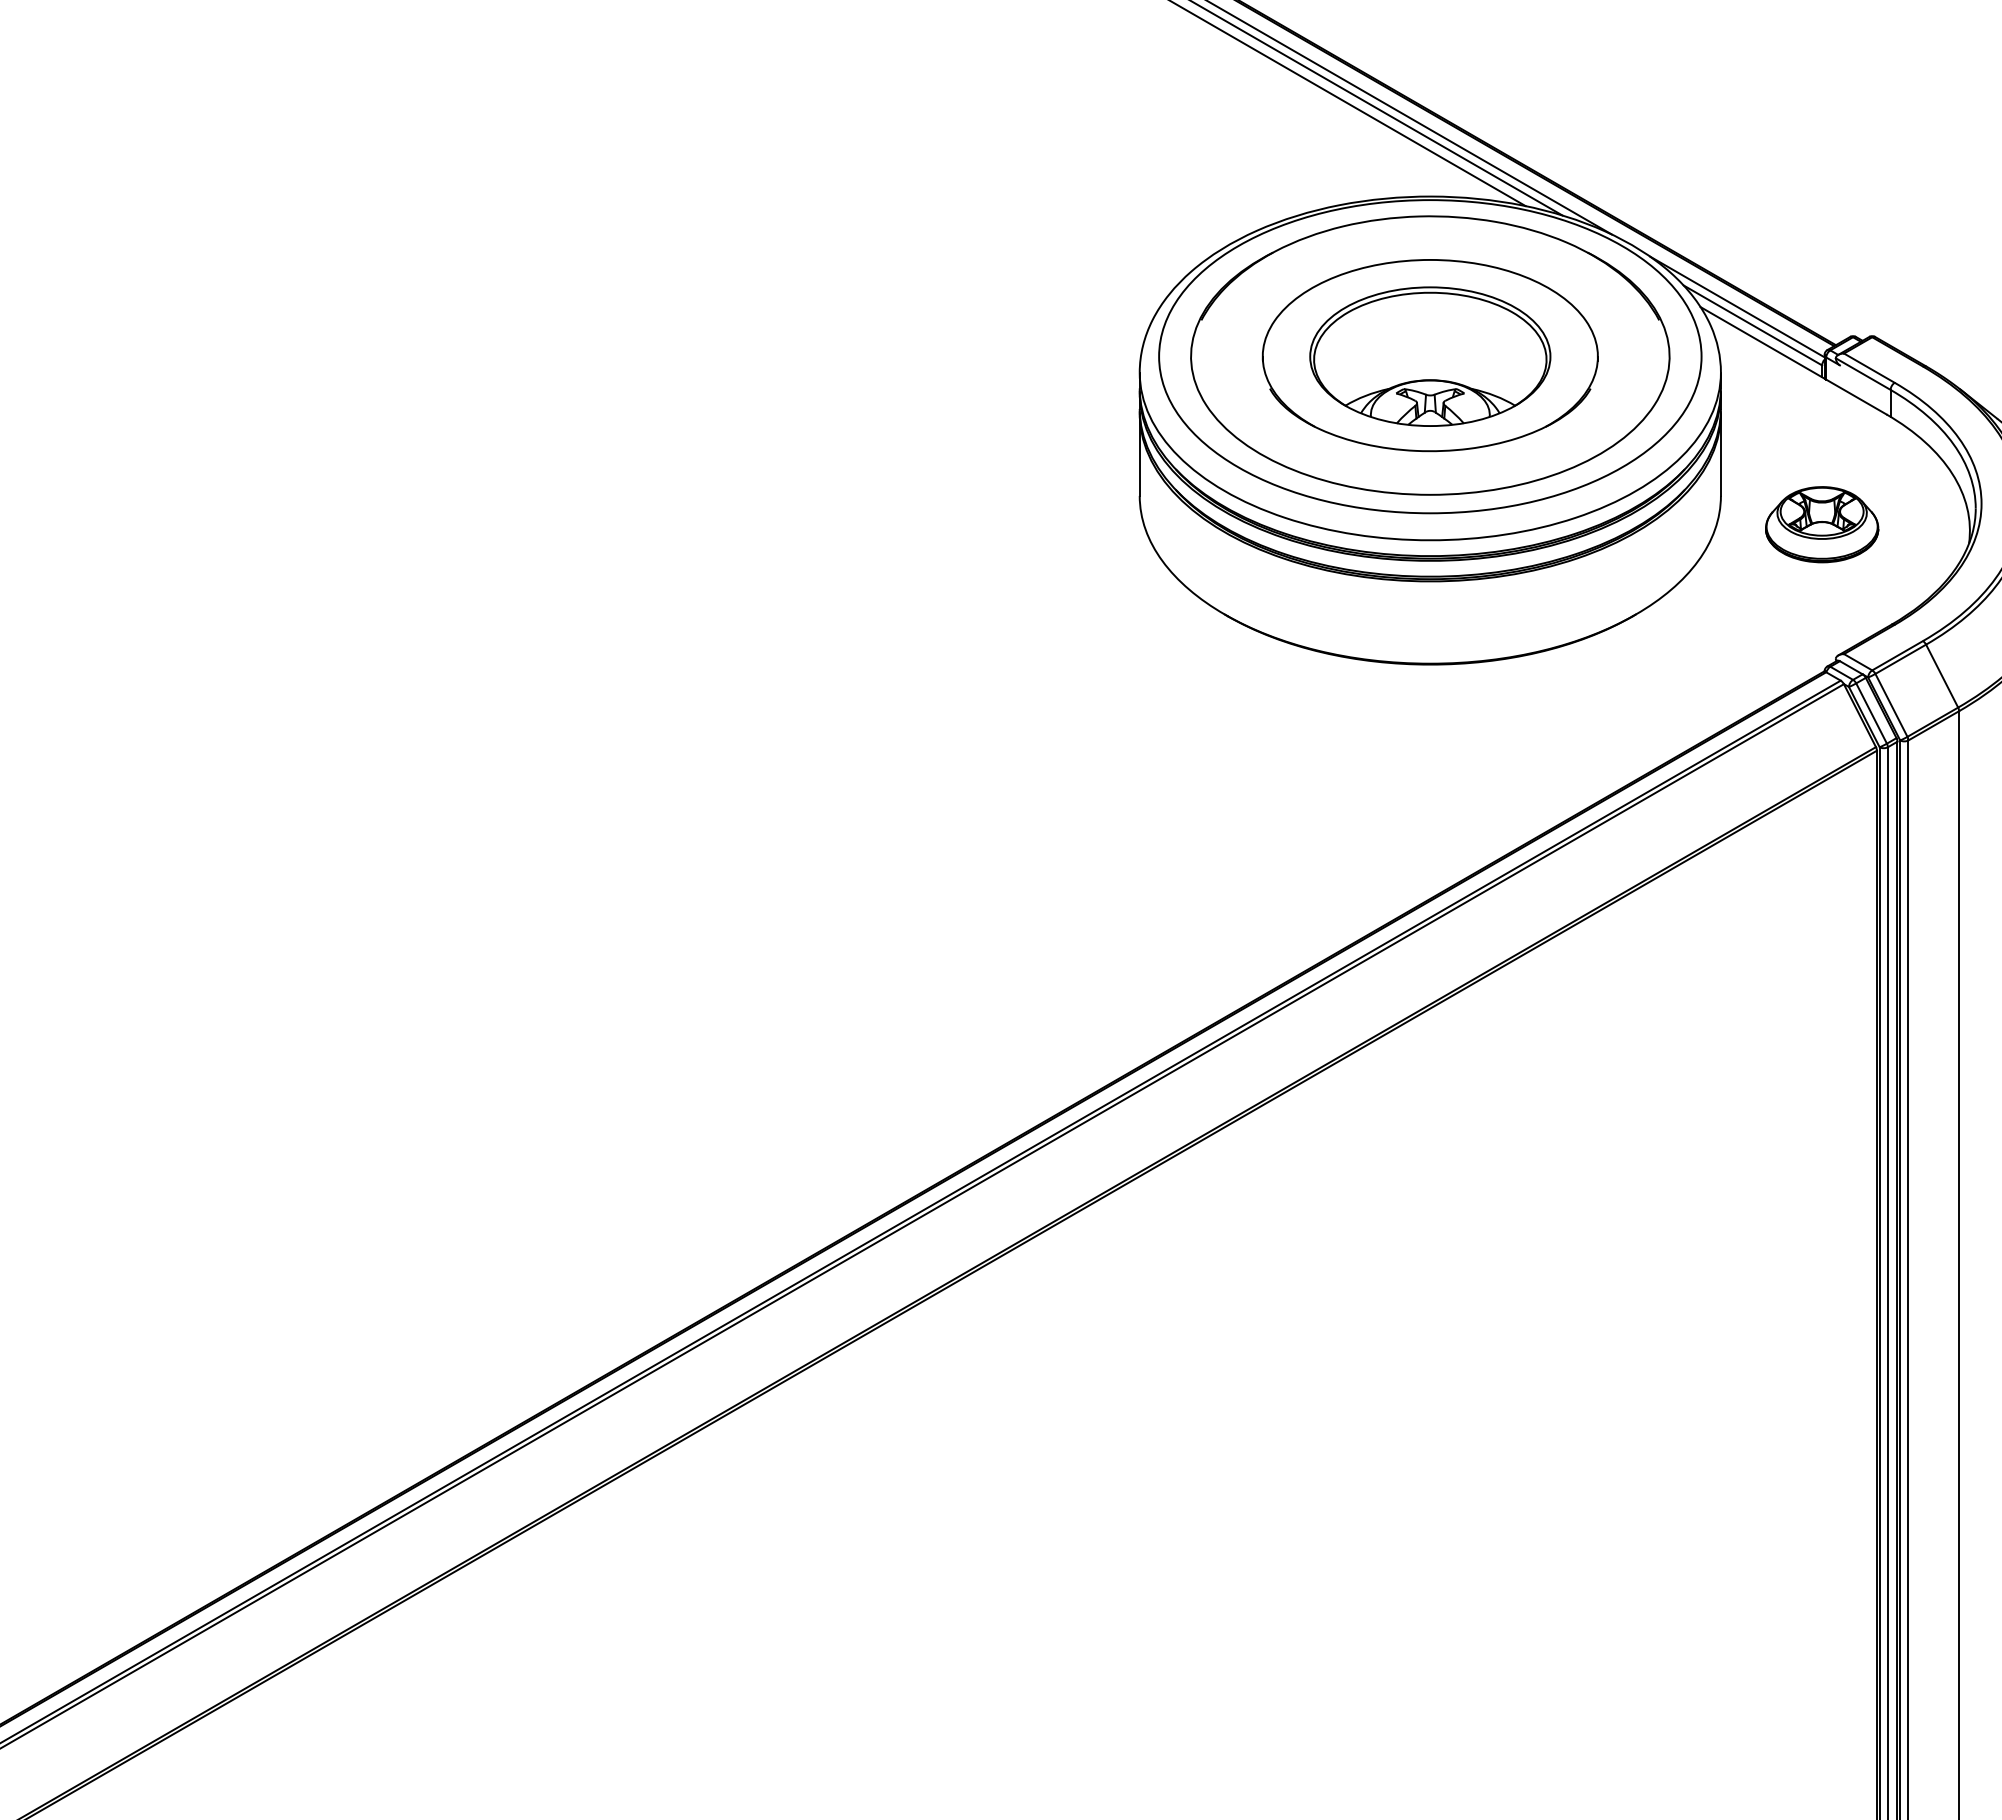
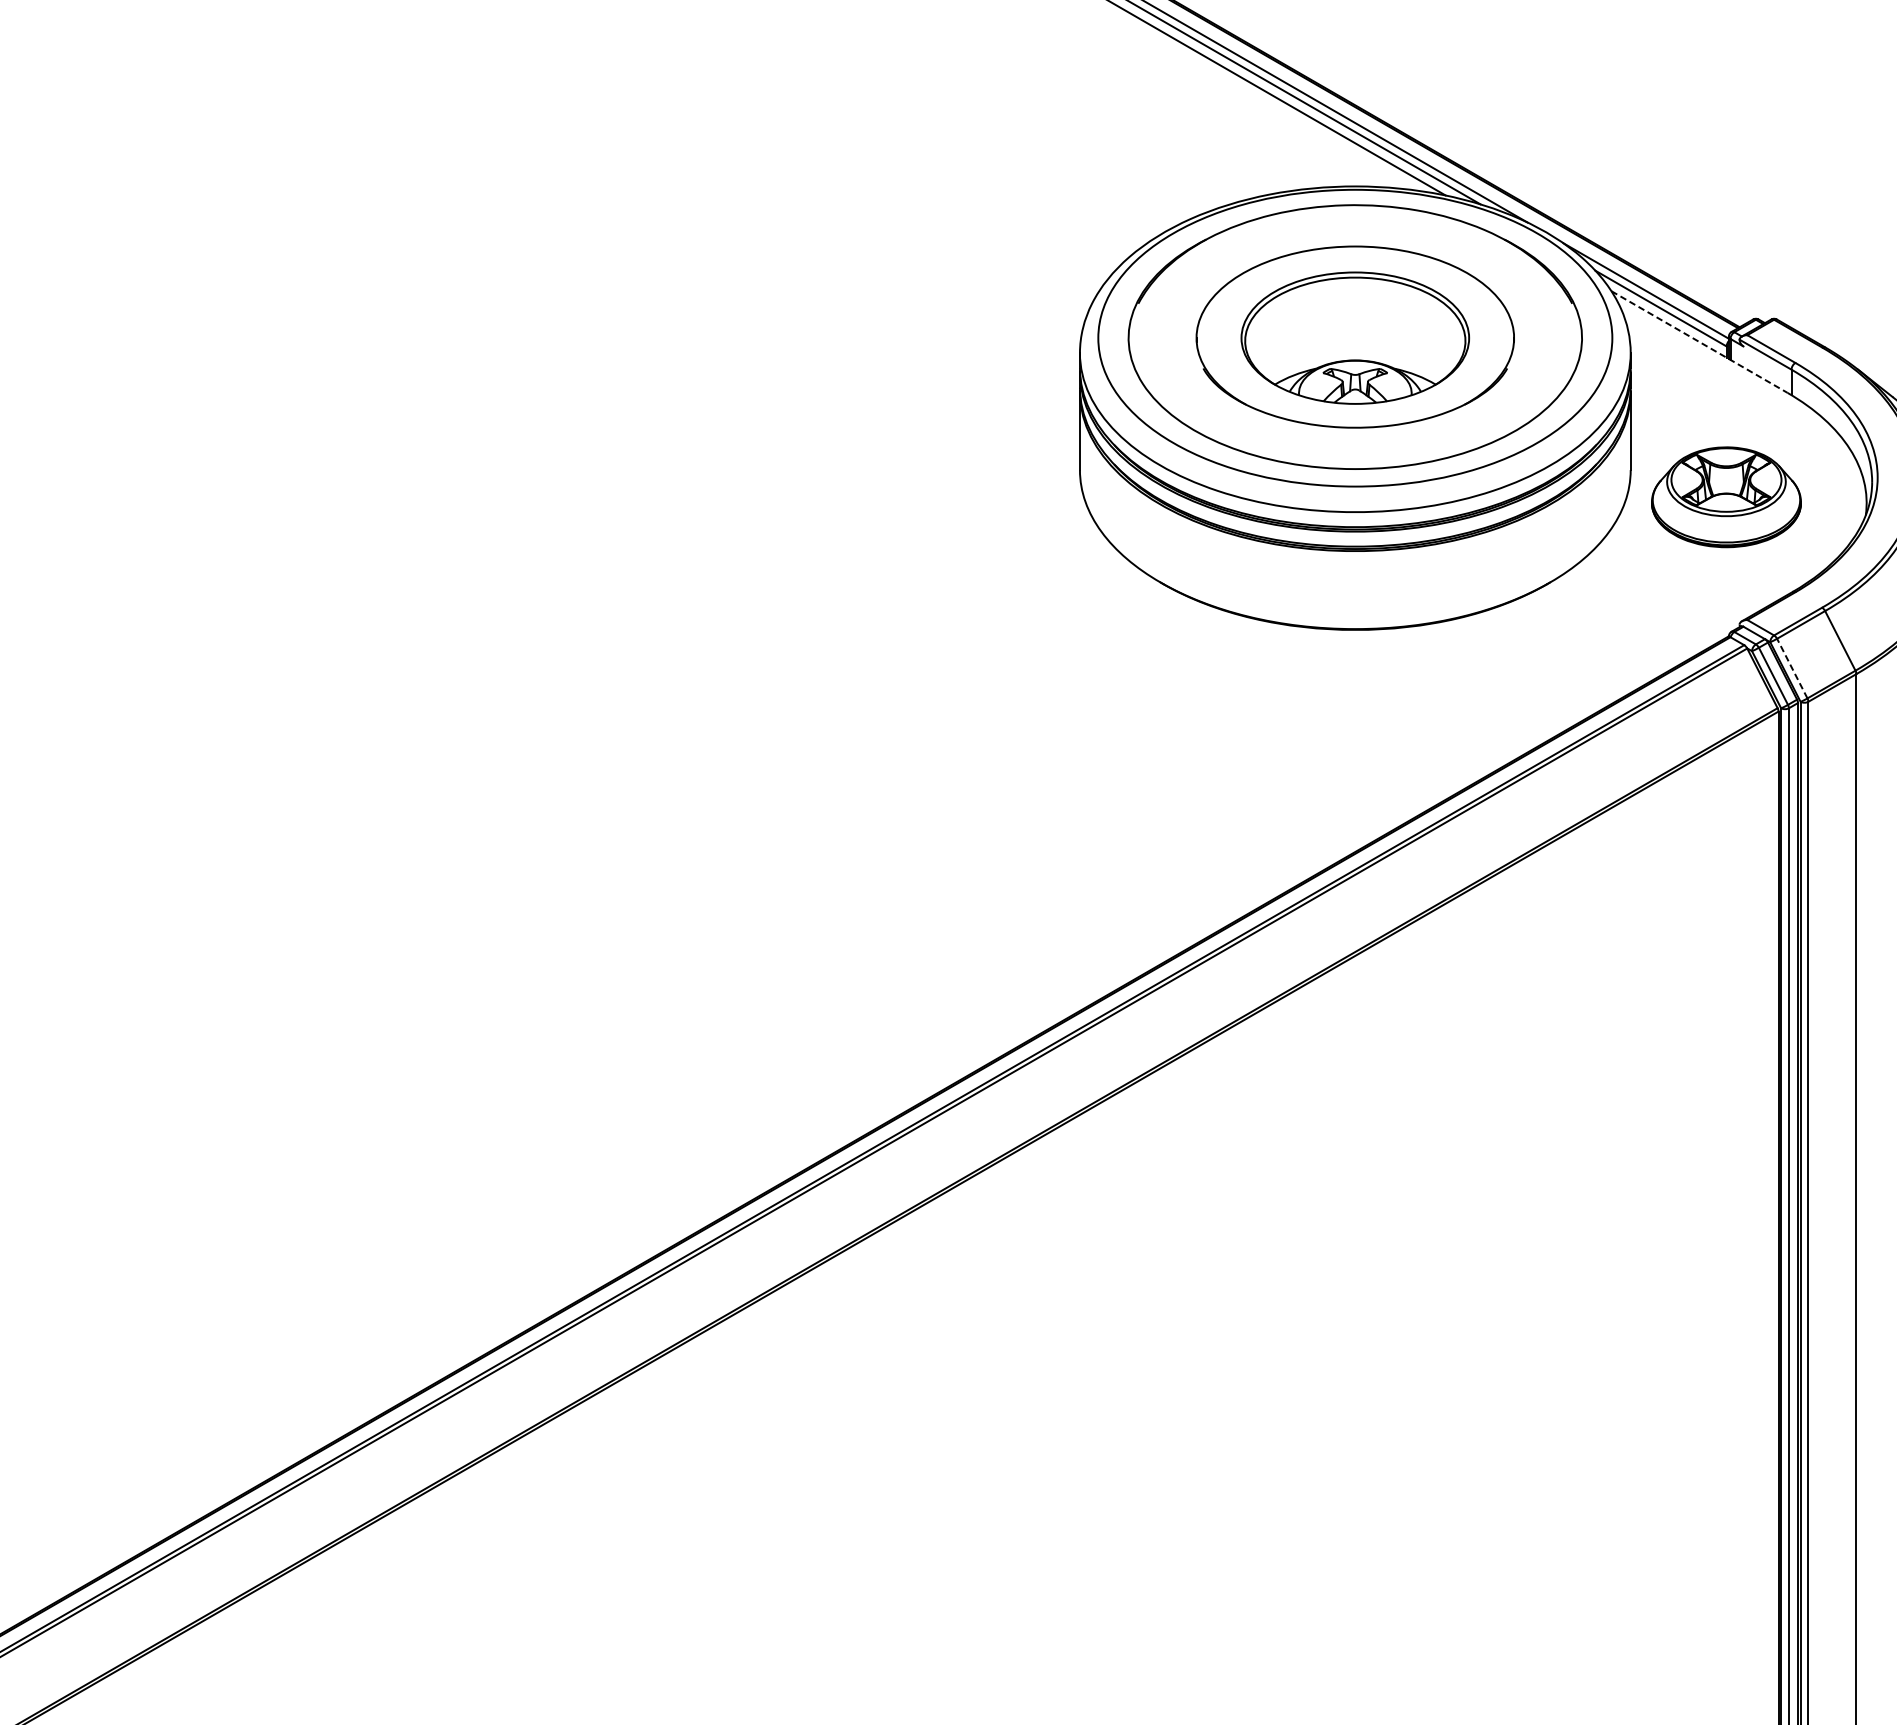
line: (1794, 361) -> (1700, 342), solid -> dashed
part: (1822, 524) -> (1726, 497), size x1.4
line: (1891, 704) -> (1792, 667), solid -> dashed

